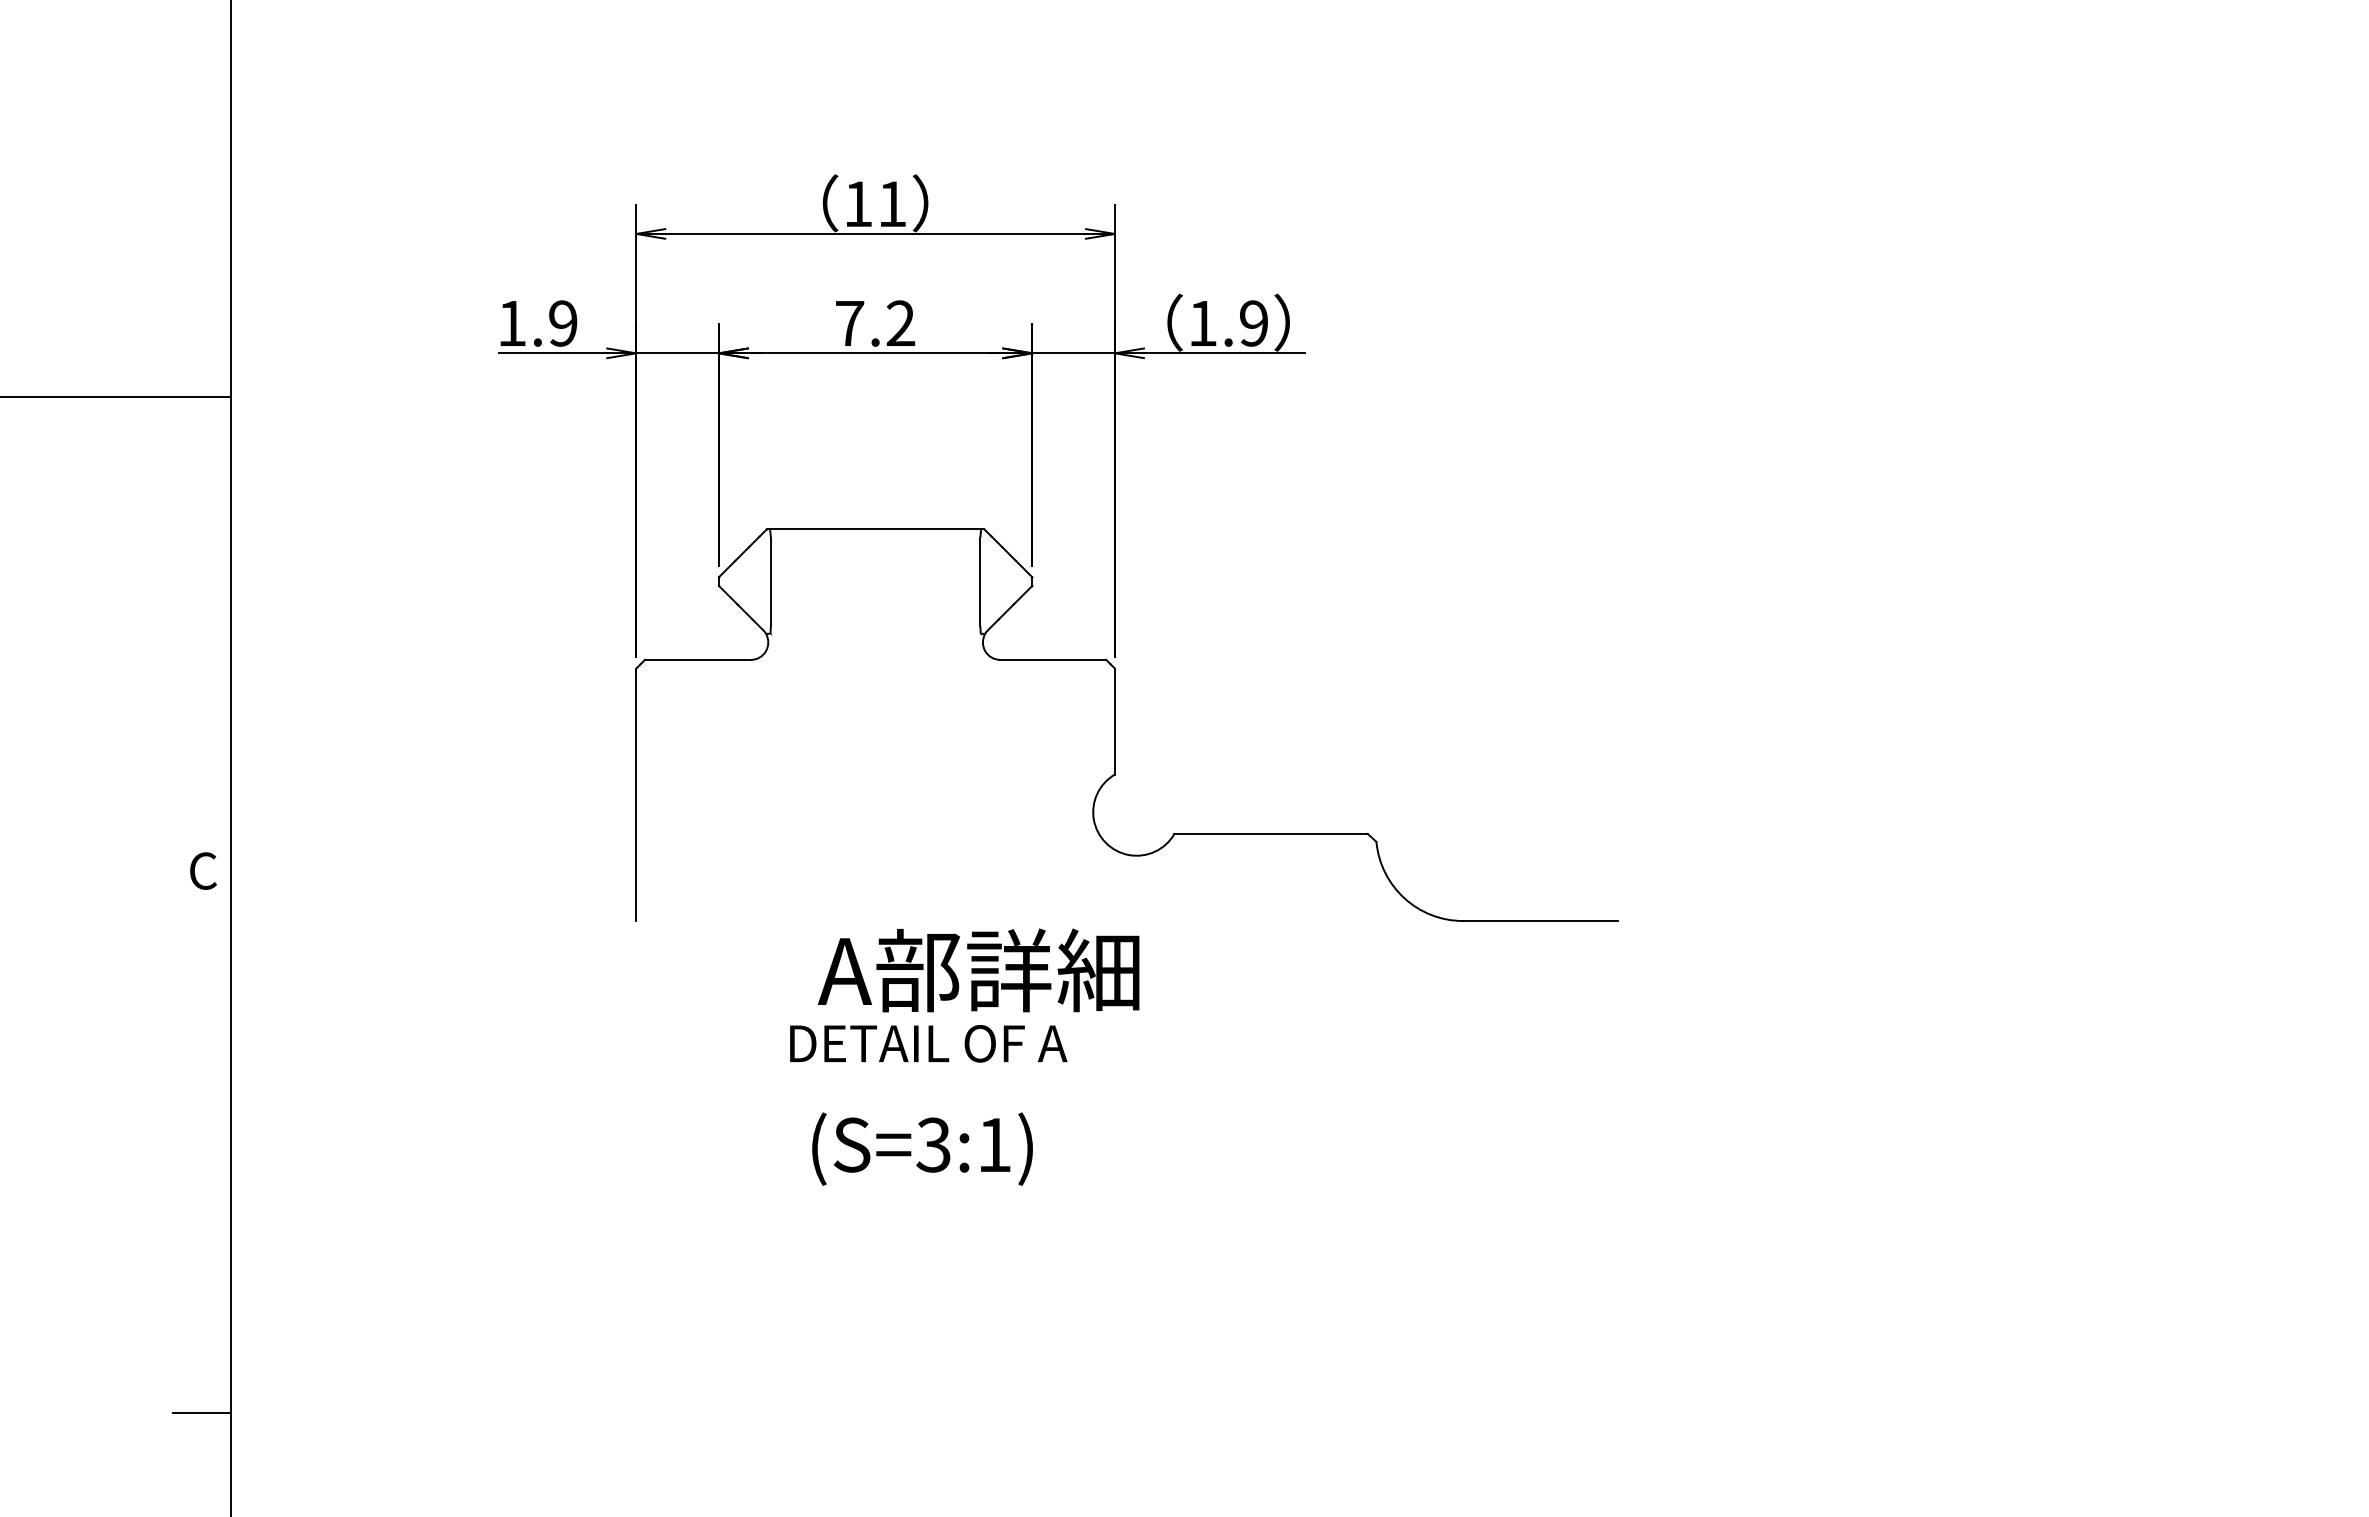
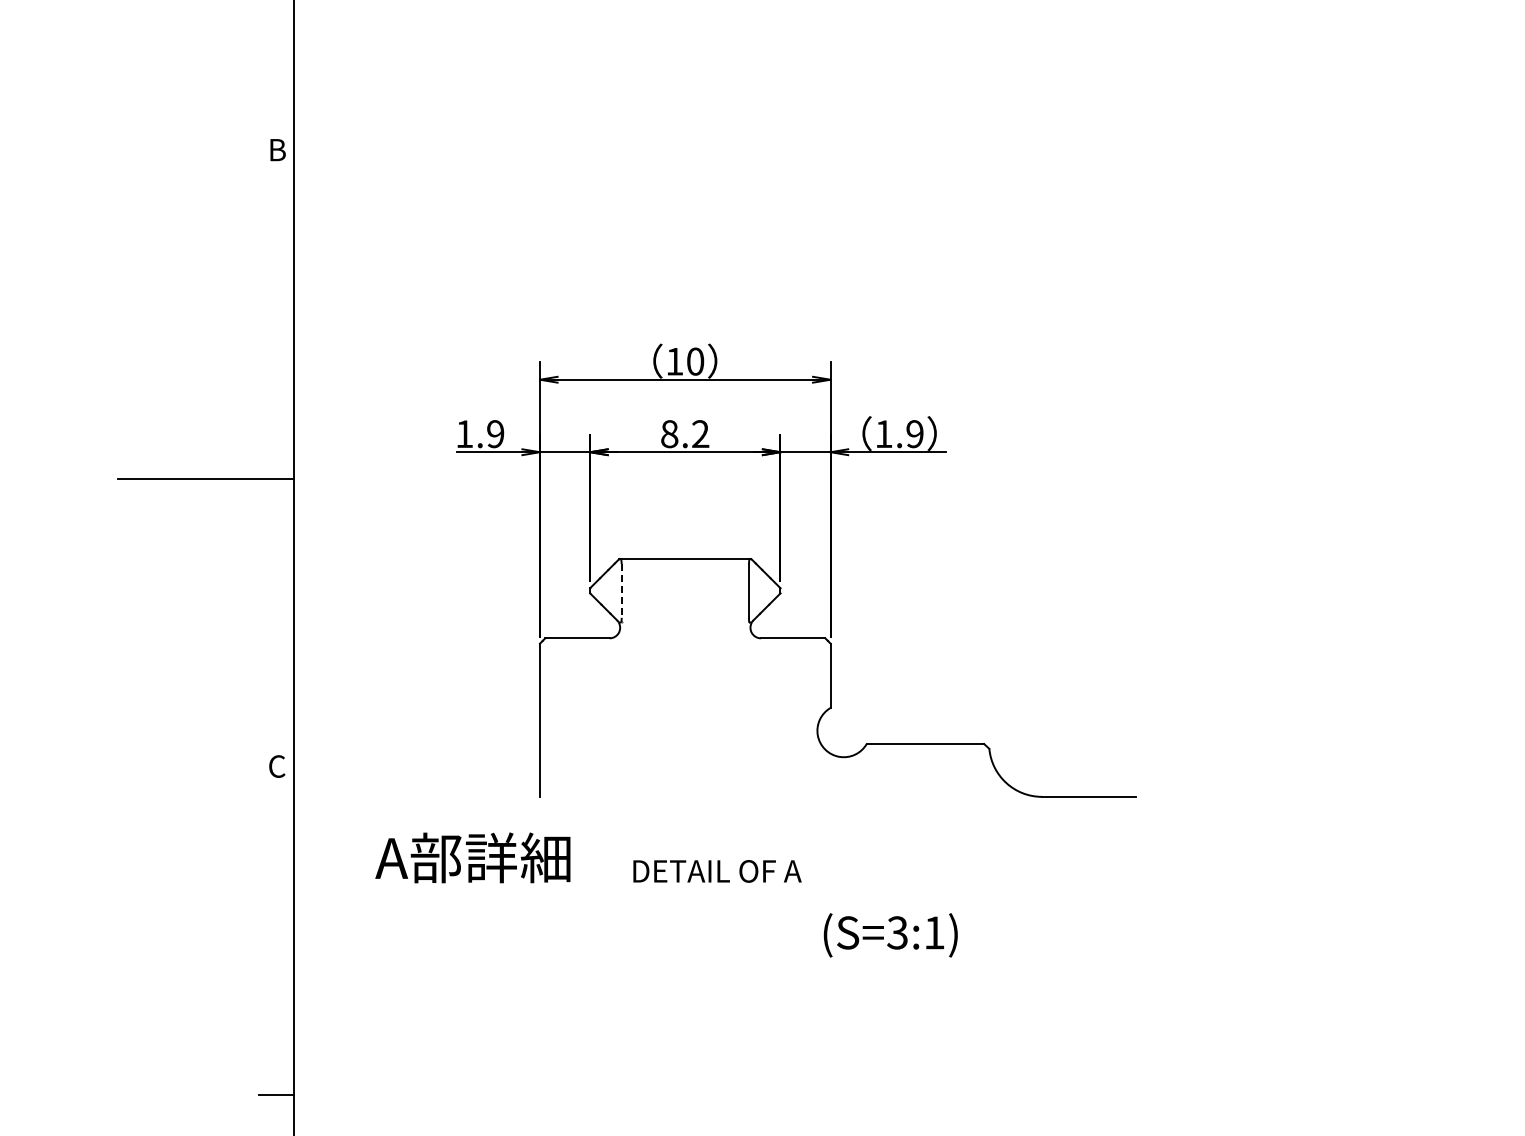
text: (892, 203) -> (695, 361), 11 -> 10
text: (849, 324) -> (669, 434), 7.2 -> 8.2
line: (770, 582) -> (621, 591), solid -> dashed
text: (978, 969) -> (472, 857), moved
text: (922, 1149) -> (890, 935), moved

